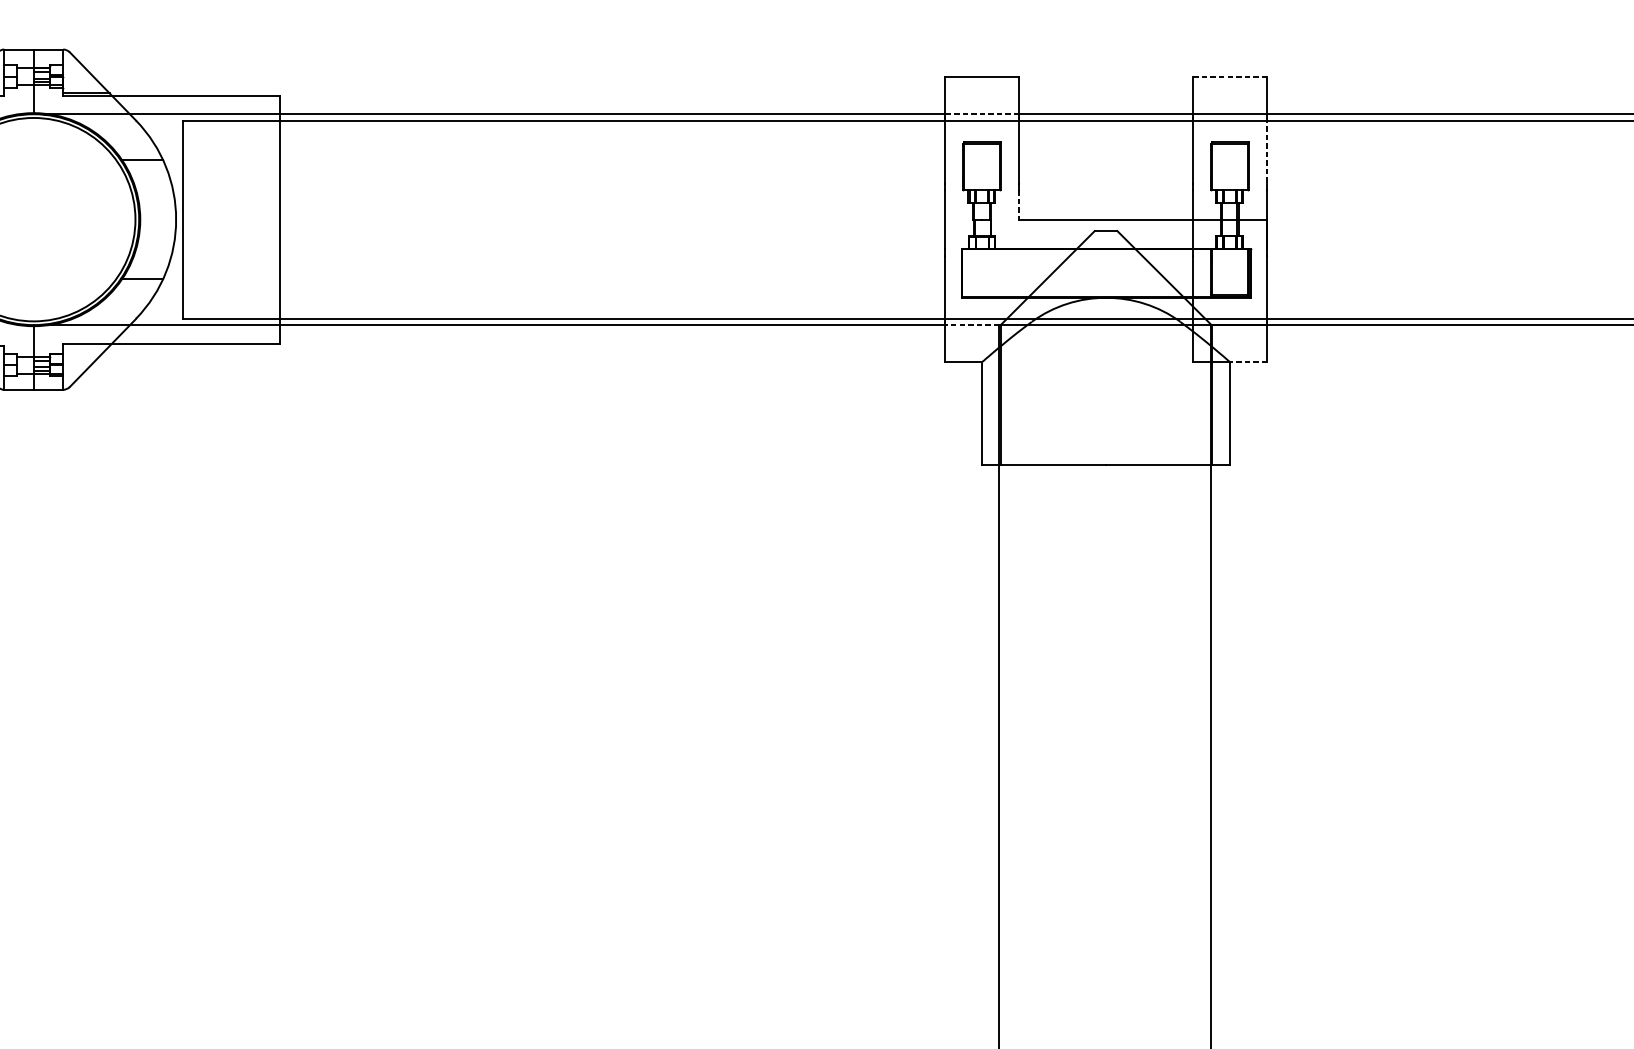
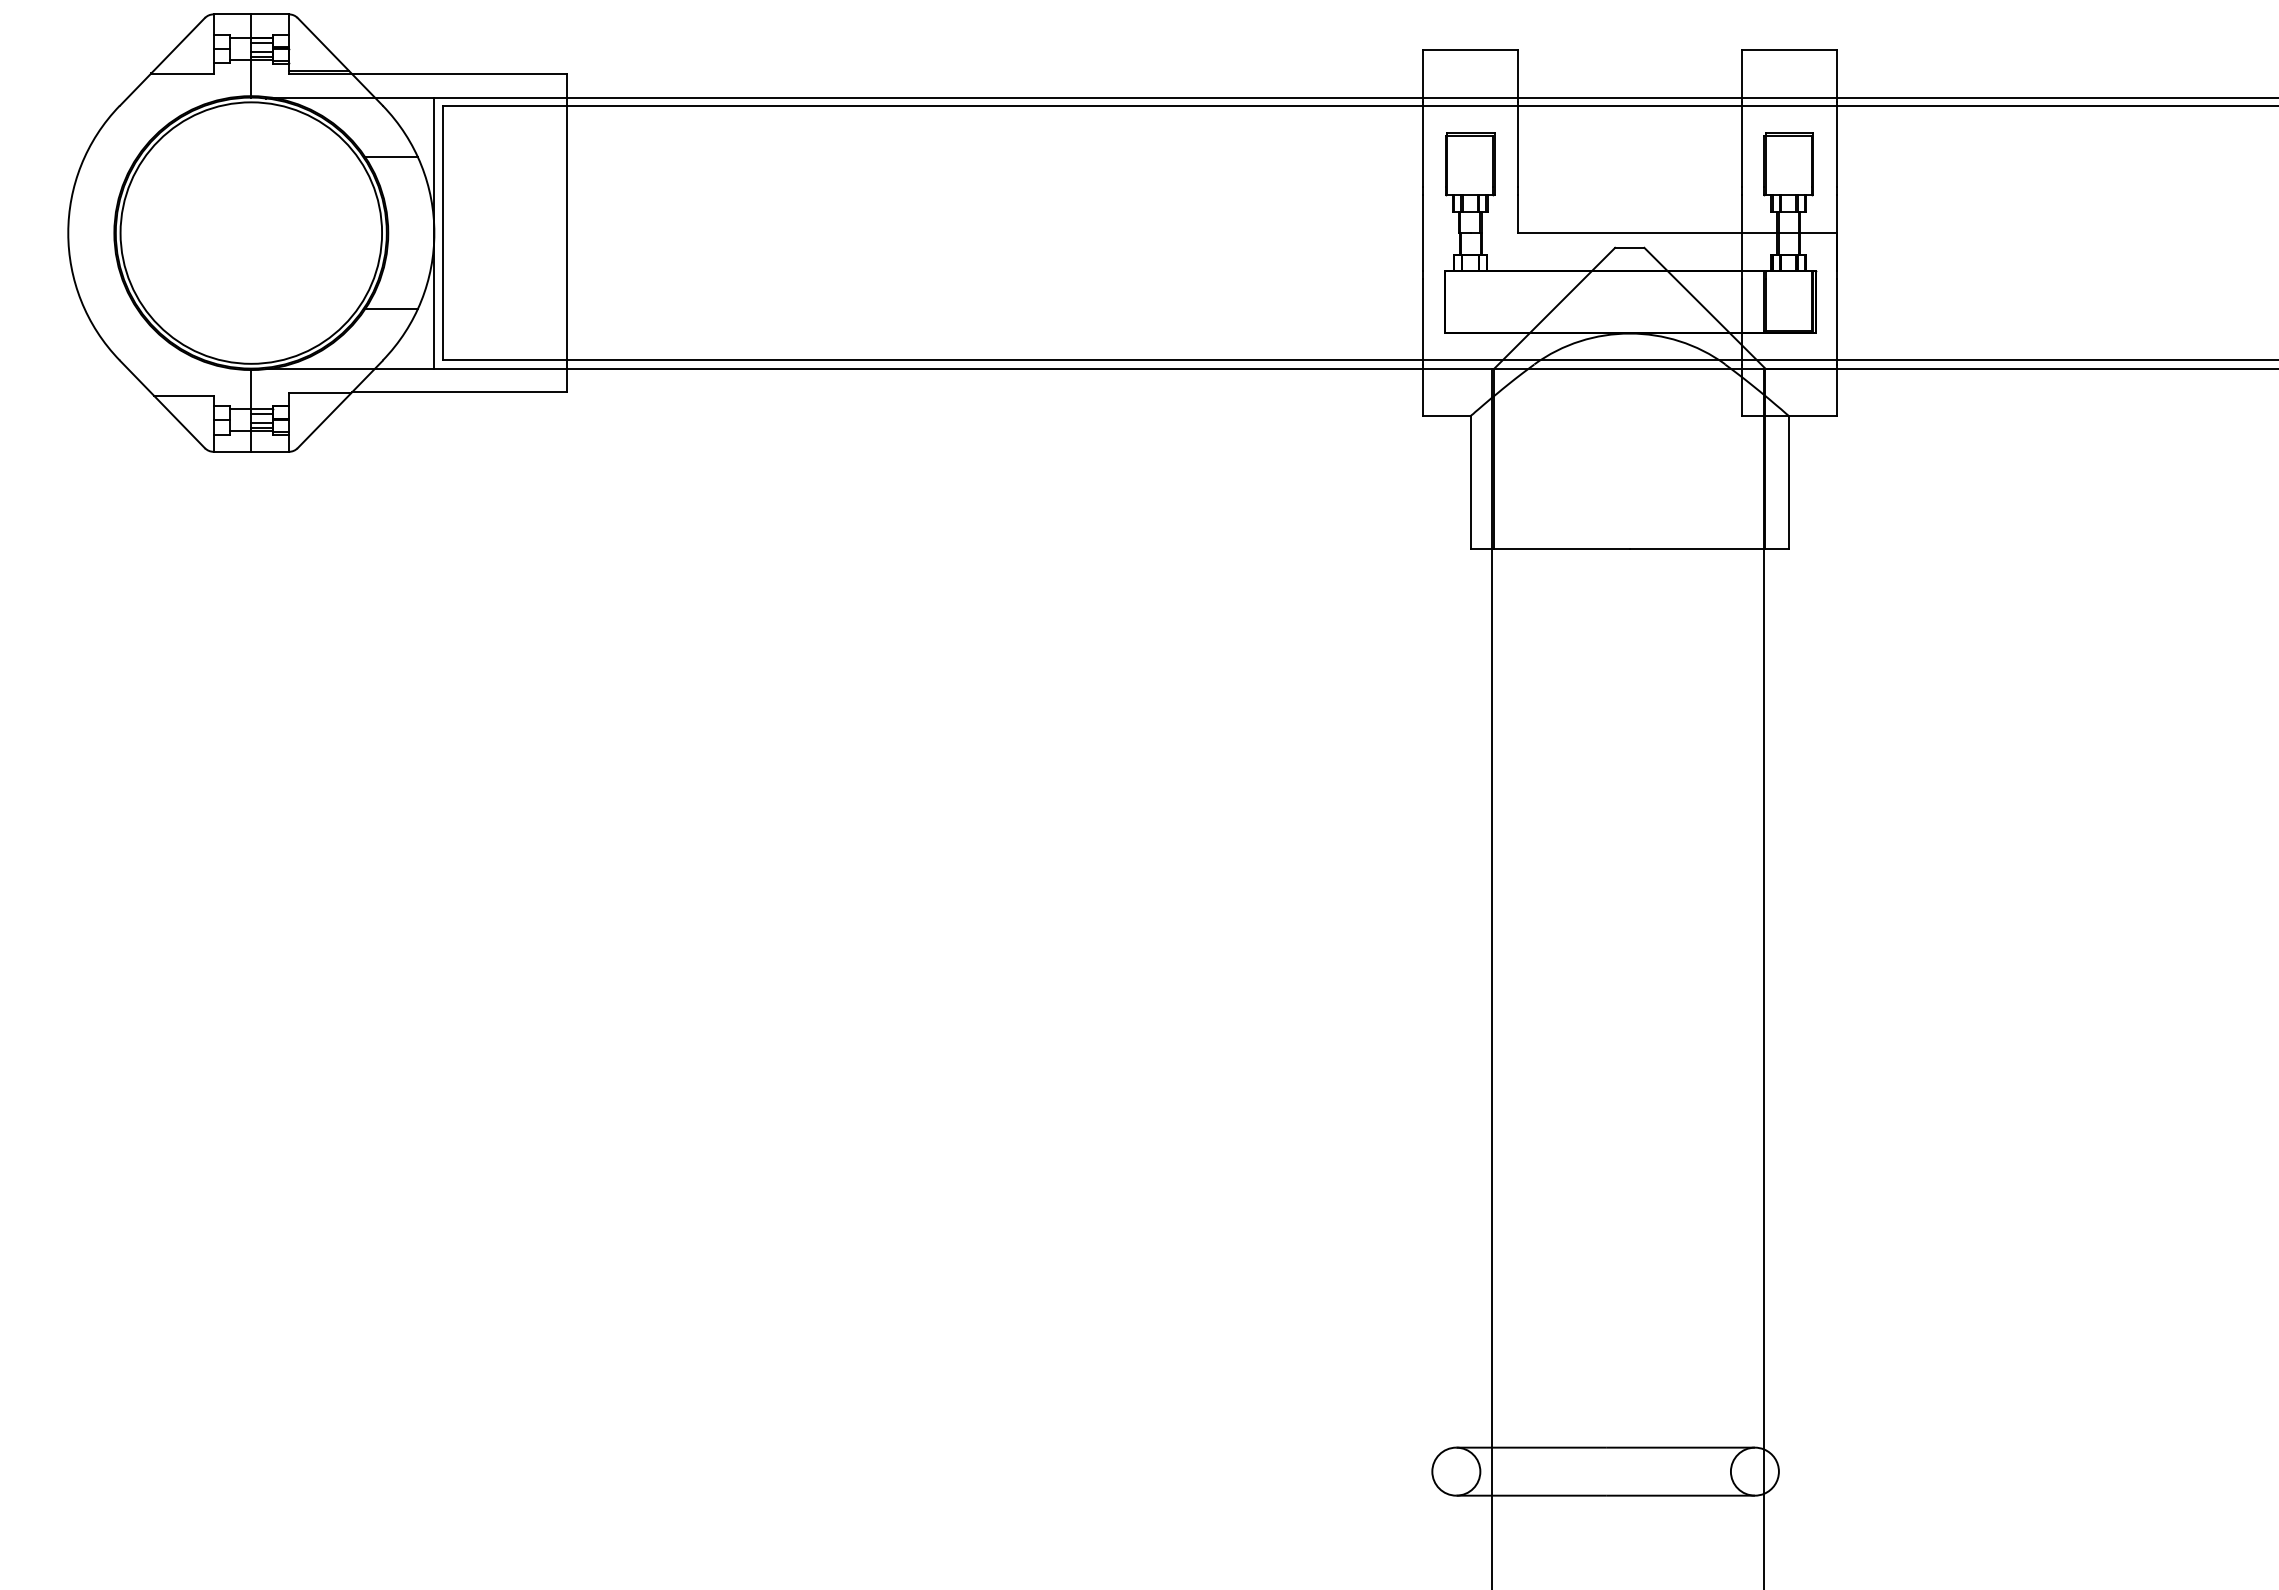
line: (1230, 77) -> (1789, 50), dashed -> solid
line: (982, 114) -> (1470, 97), dashed -> solid
line: (1266, 150) -> (1836, 144), dashed -> solid
line: (1019, 205) -> (1518, 214), dashed -> solid
line: (176, 219) -> (434, 232), added
line: (972, 324) -> (1457, 368), dashed -> solid
line: (1248, 362) -> (1813, 416), dashed -> solid

